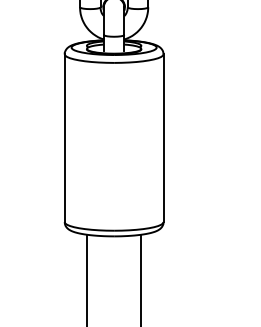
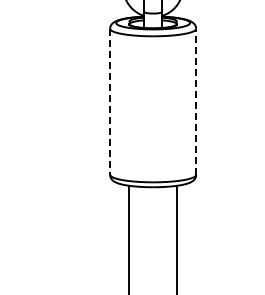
line: (163, 137) -> (196, 101), solid -> dashed
line: (65, 138) -> (110, 102), solid -> dashed

